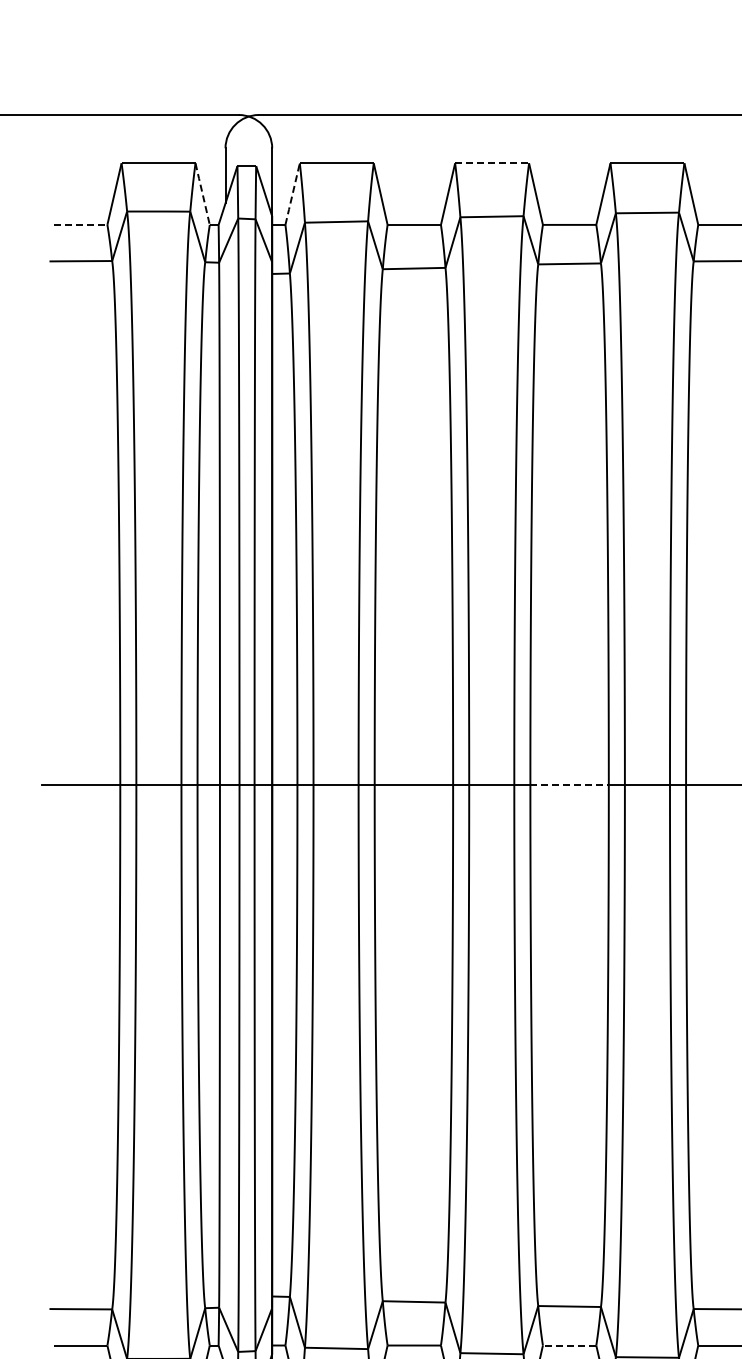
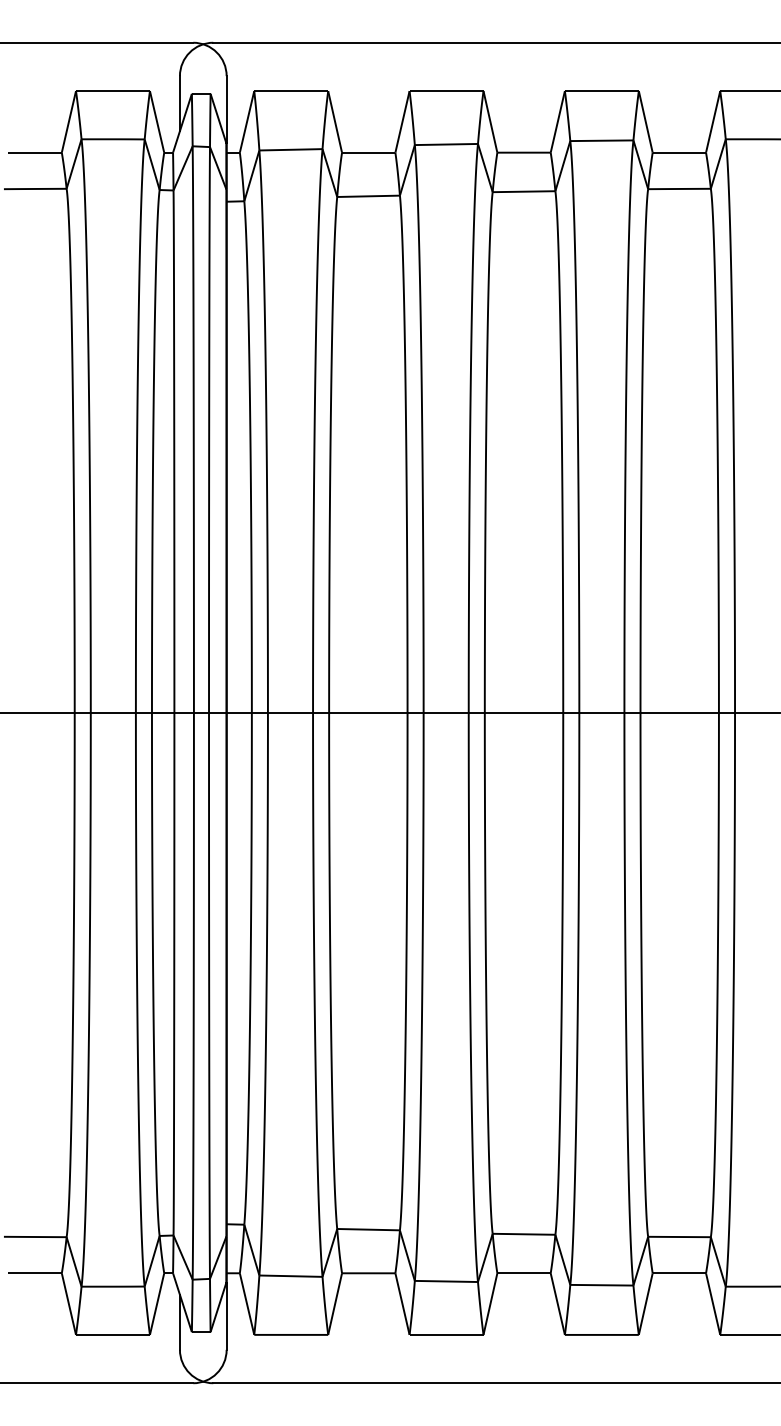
line: (492, 163) -> (446, 91), dashed -> solid
line: (203, 193) -> (157, 121), dashed -> solid
line: (293, 193) -> (247, 121), dashed -> solid
line: (81, 224) -> (35, 152), dashed -> solid
line: (570, 784) -> (524, 712), dashed -> solid
line: (569, 1345) -> (523, 1273), dashed -> solid

